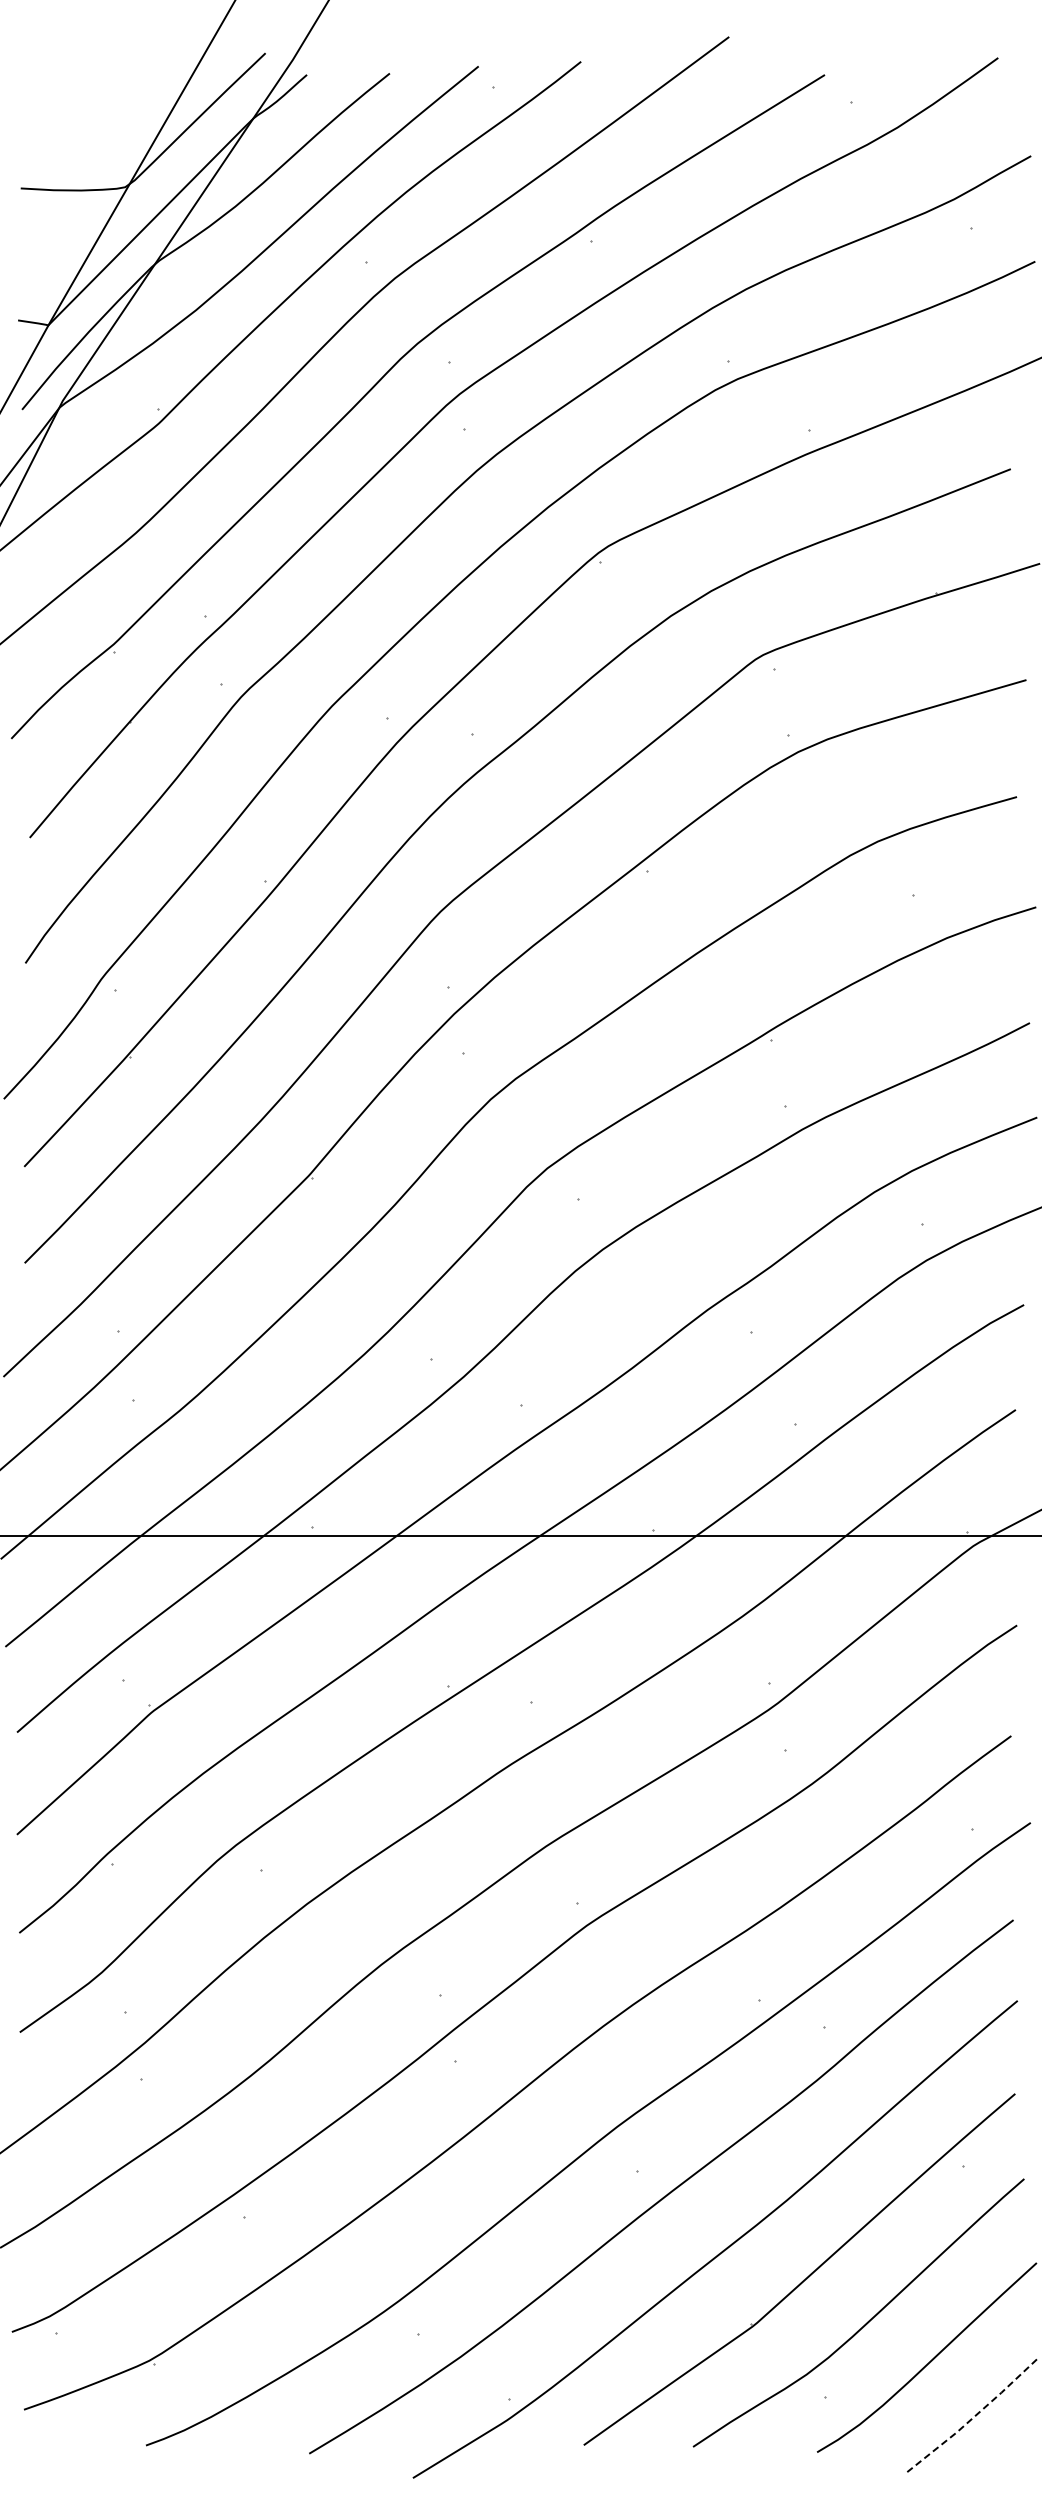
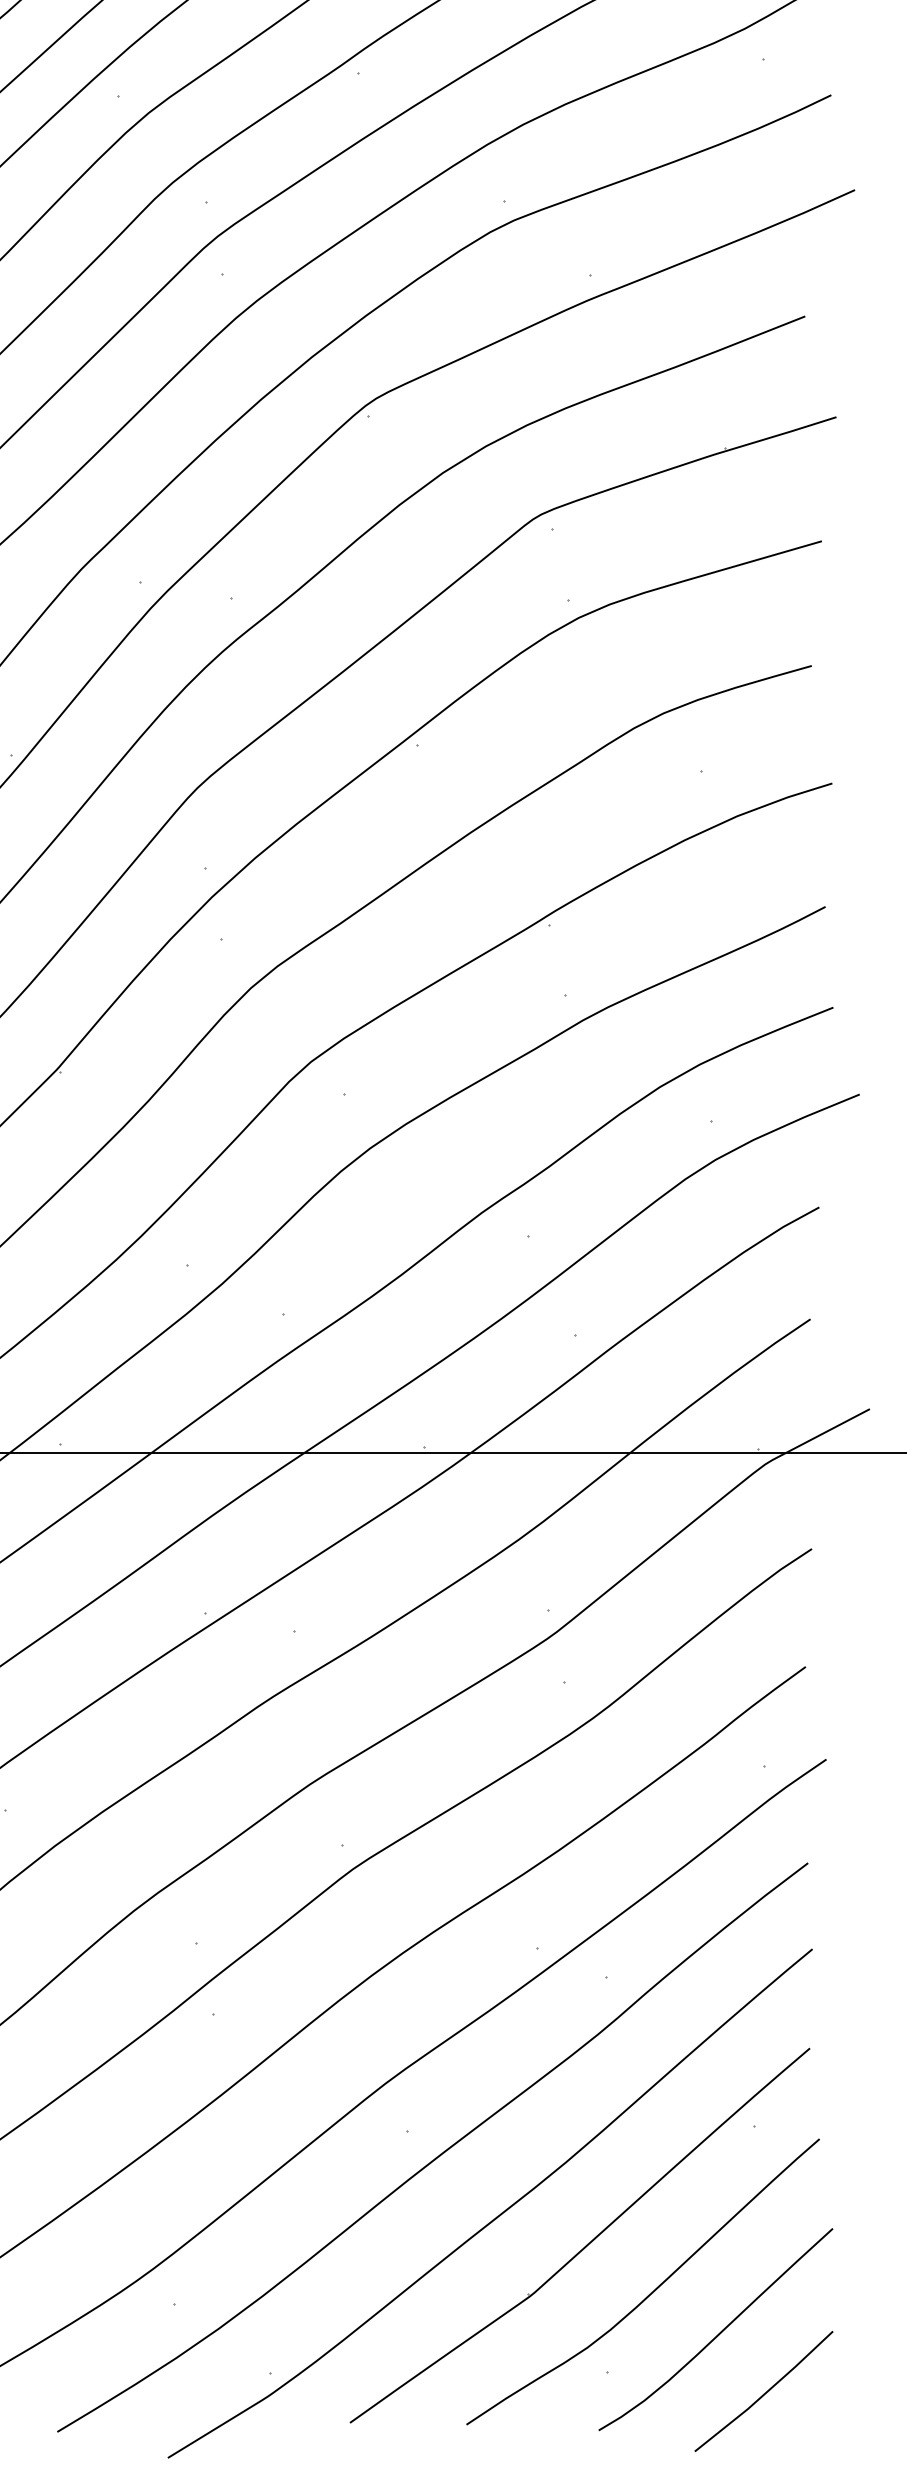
line: (973, 2417) -> (765, 2393), dashed -> solid

